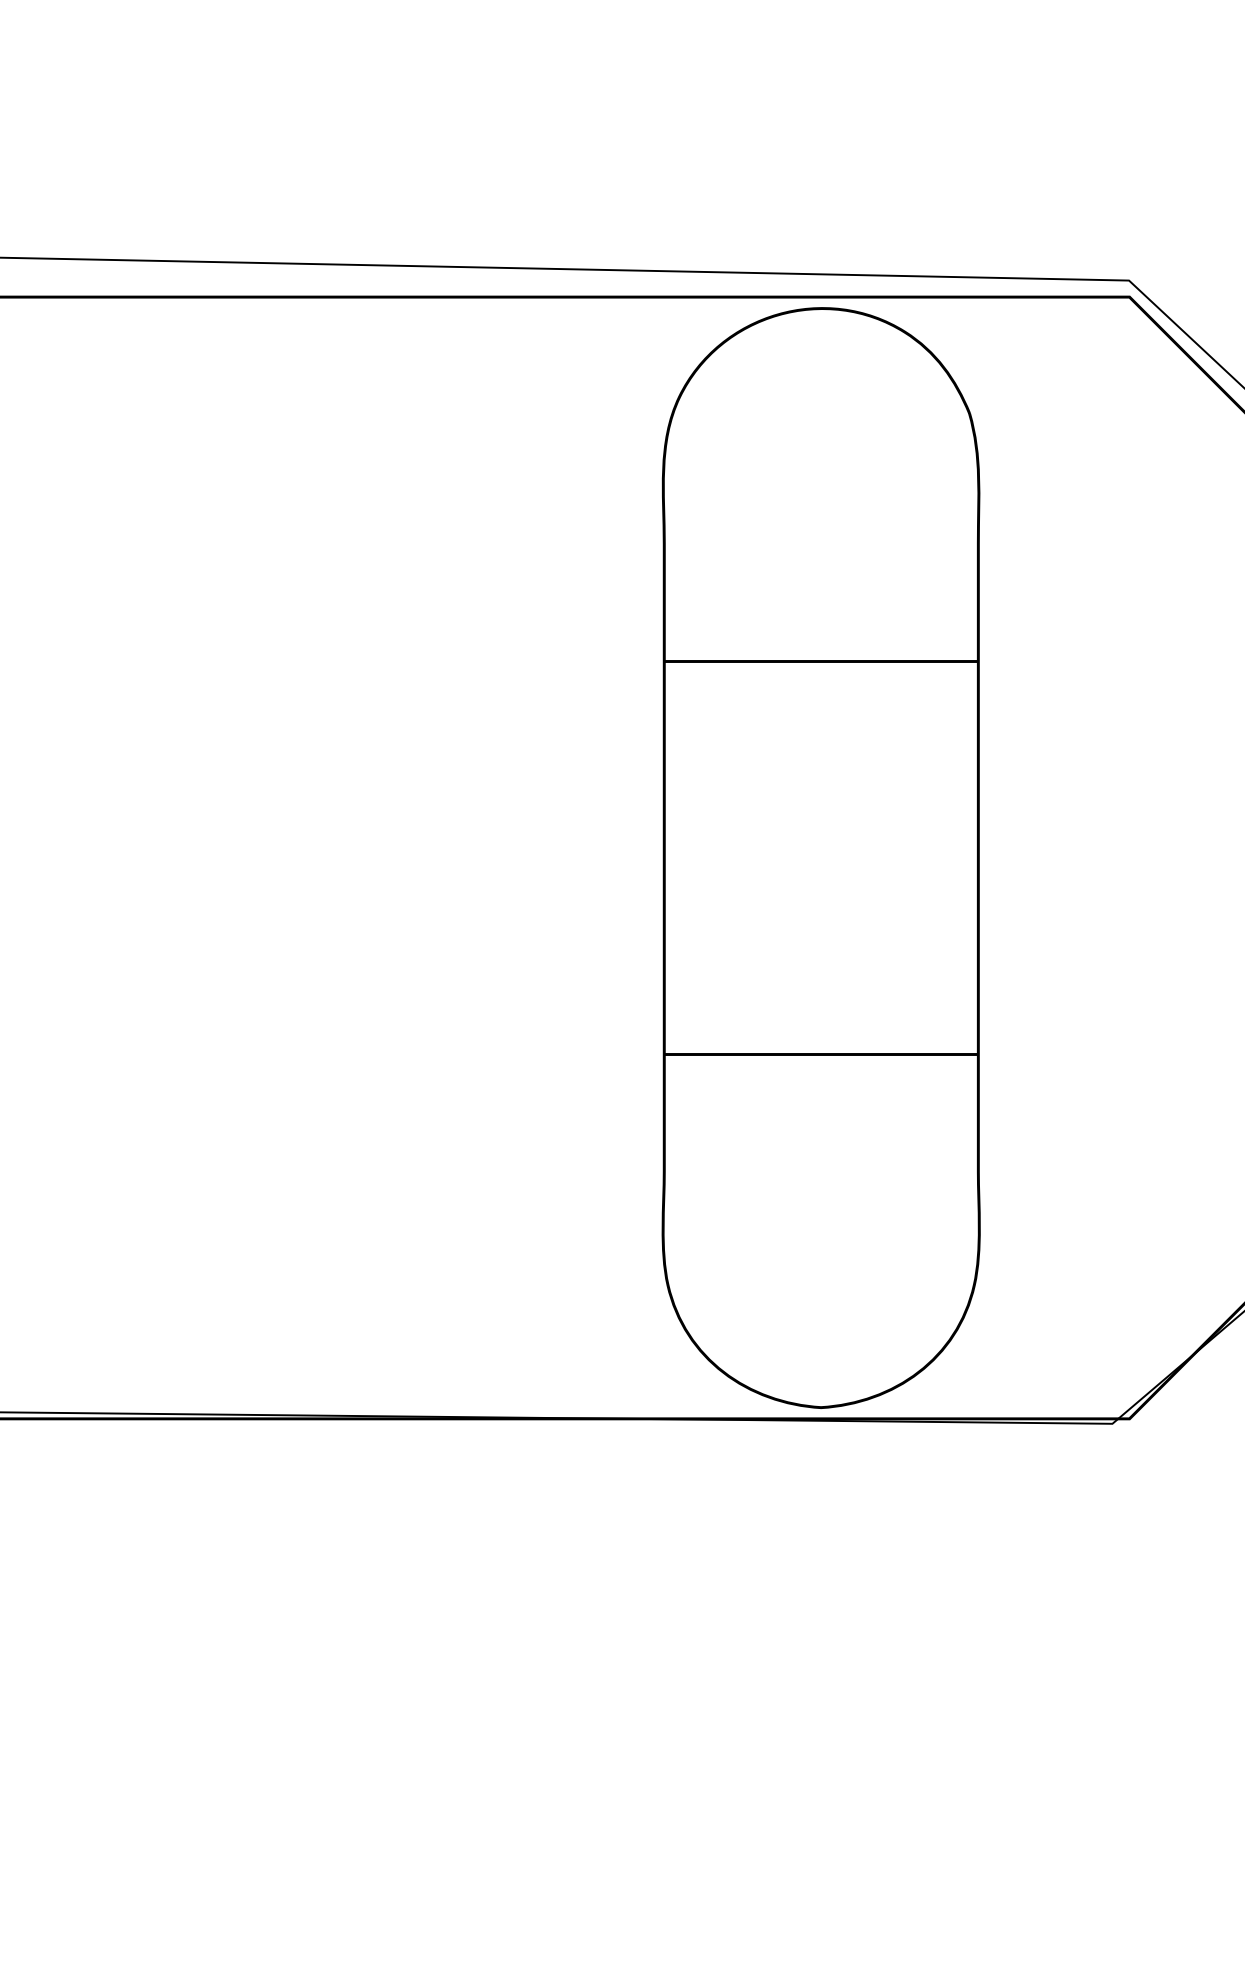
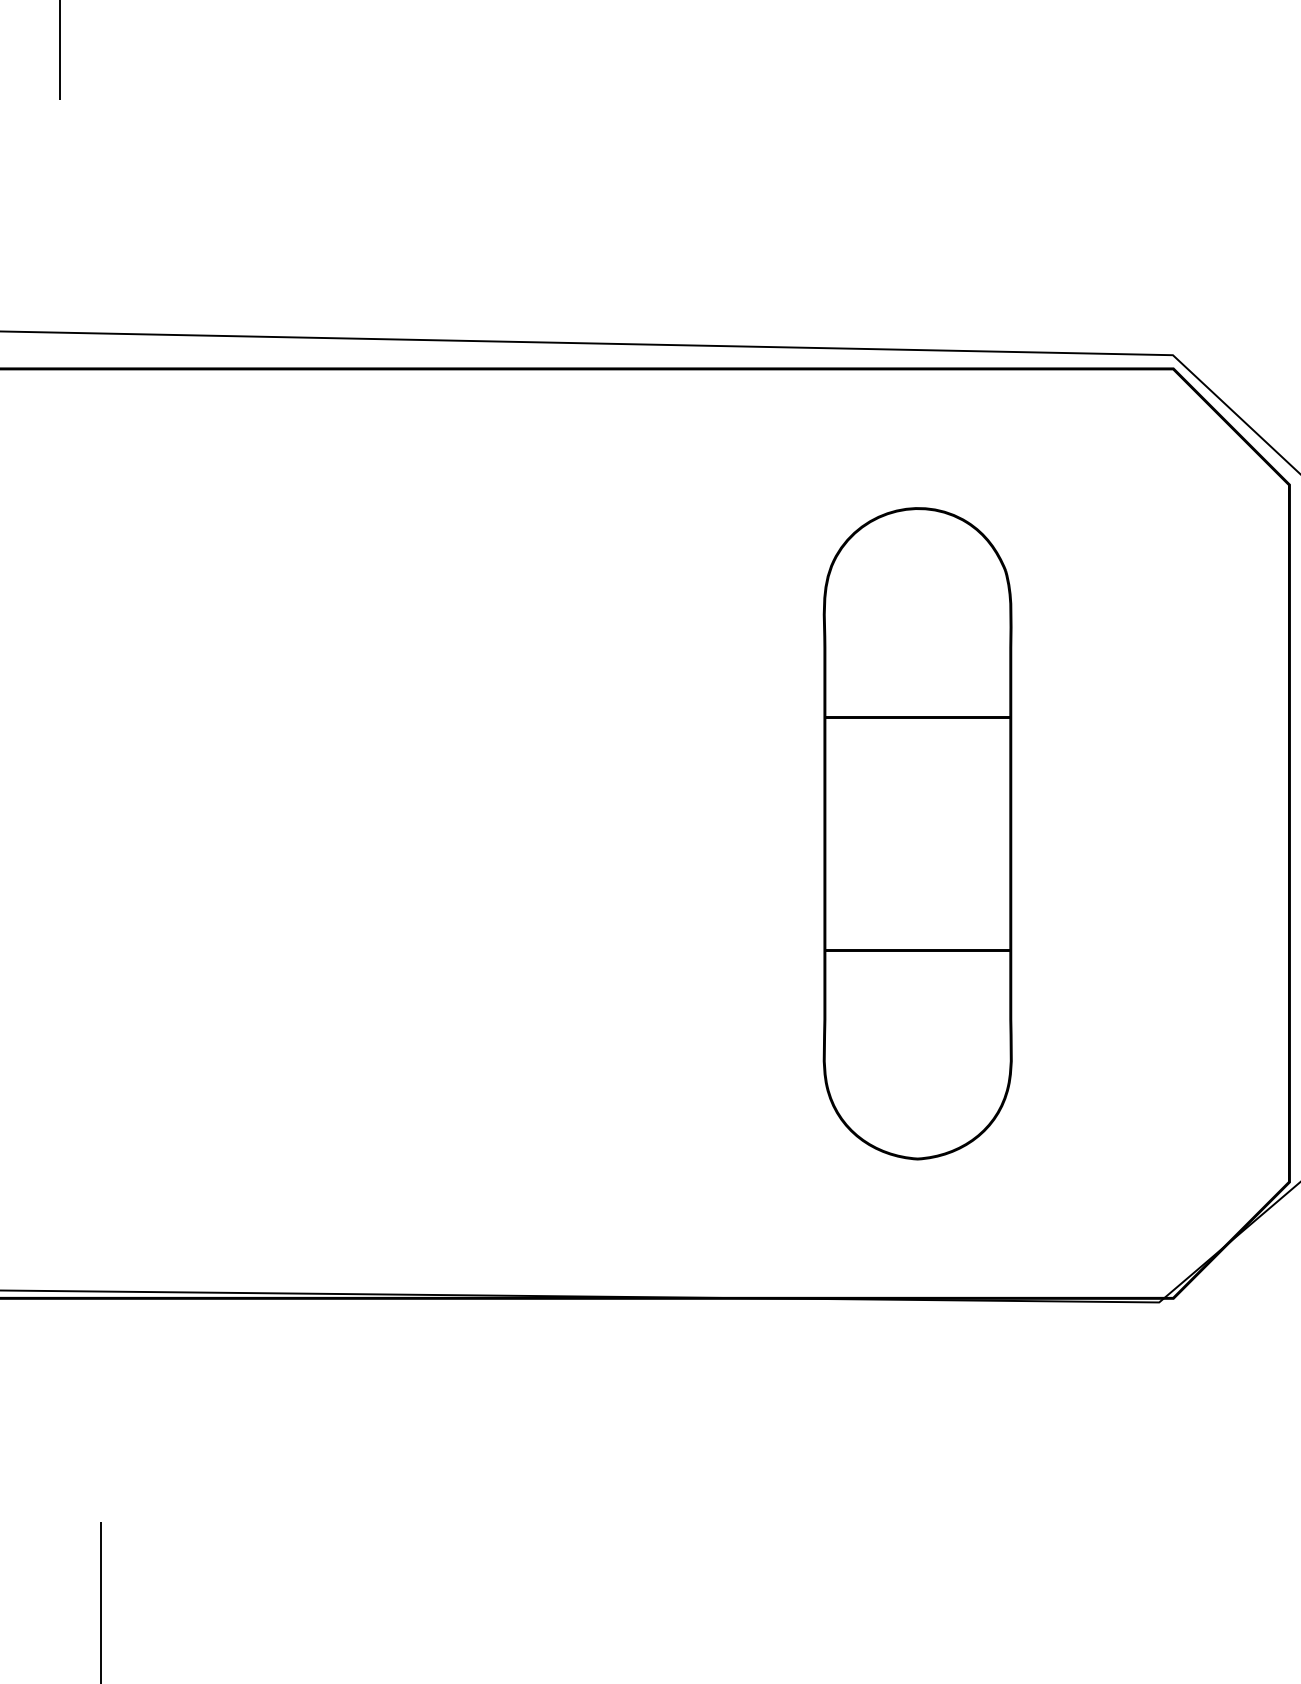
part: (820, 857) -> (917, 833), size x0.71

